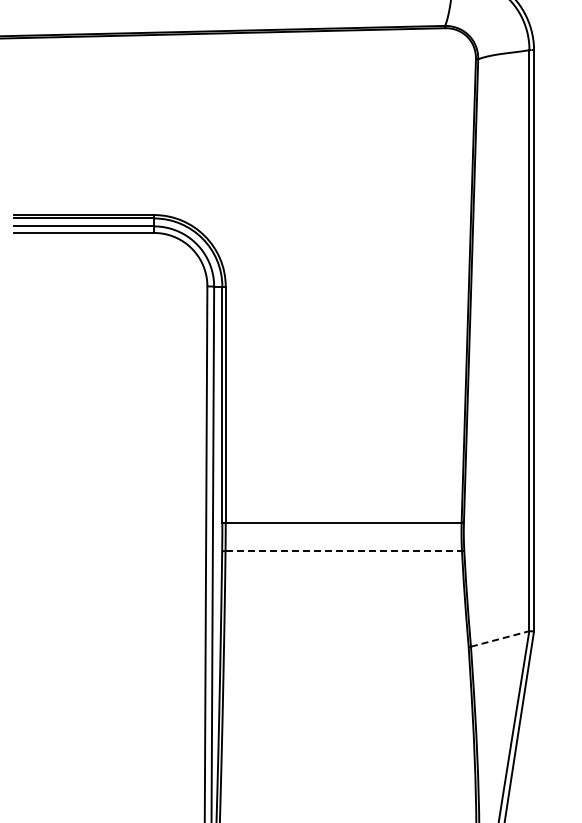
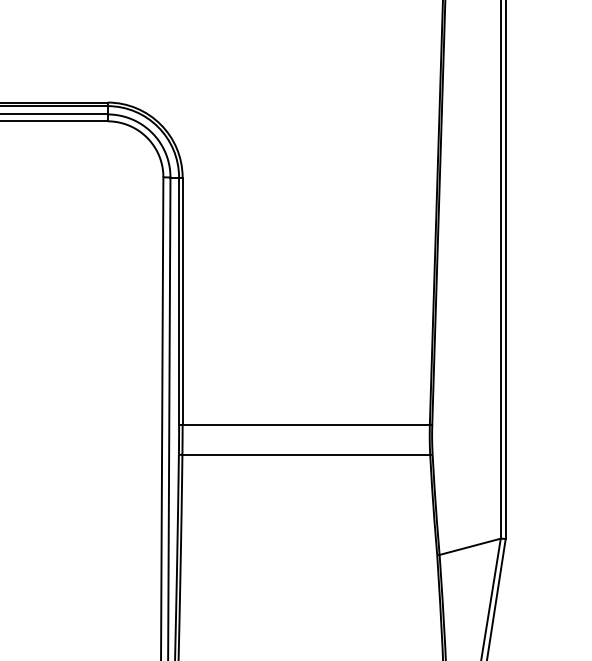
line: (344, 551) -> (307, 455), dashed -> solid
line: (500, 638) -> (470, 546), dashed -> solid

